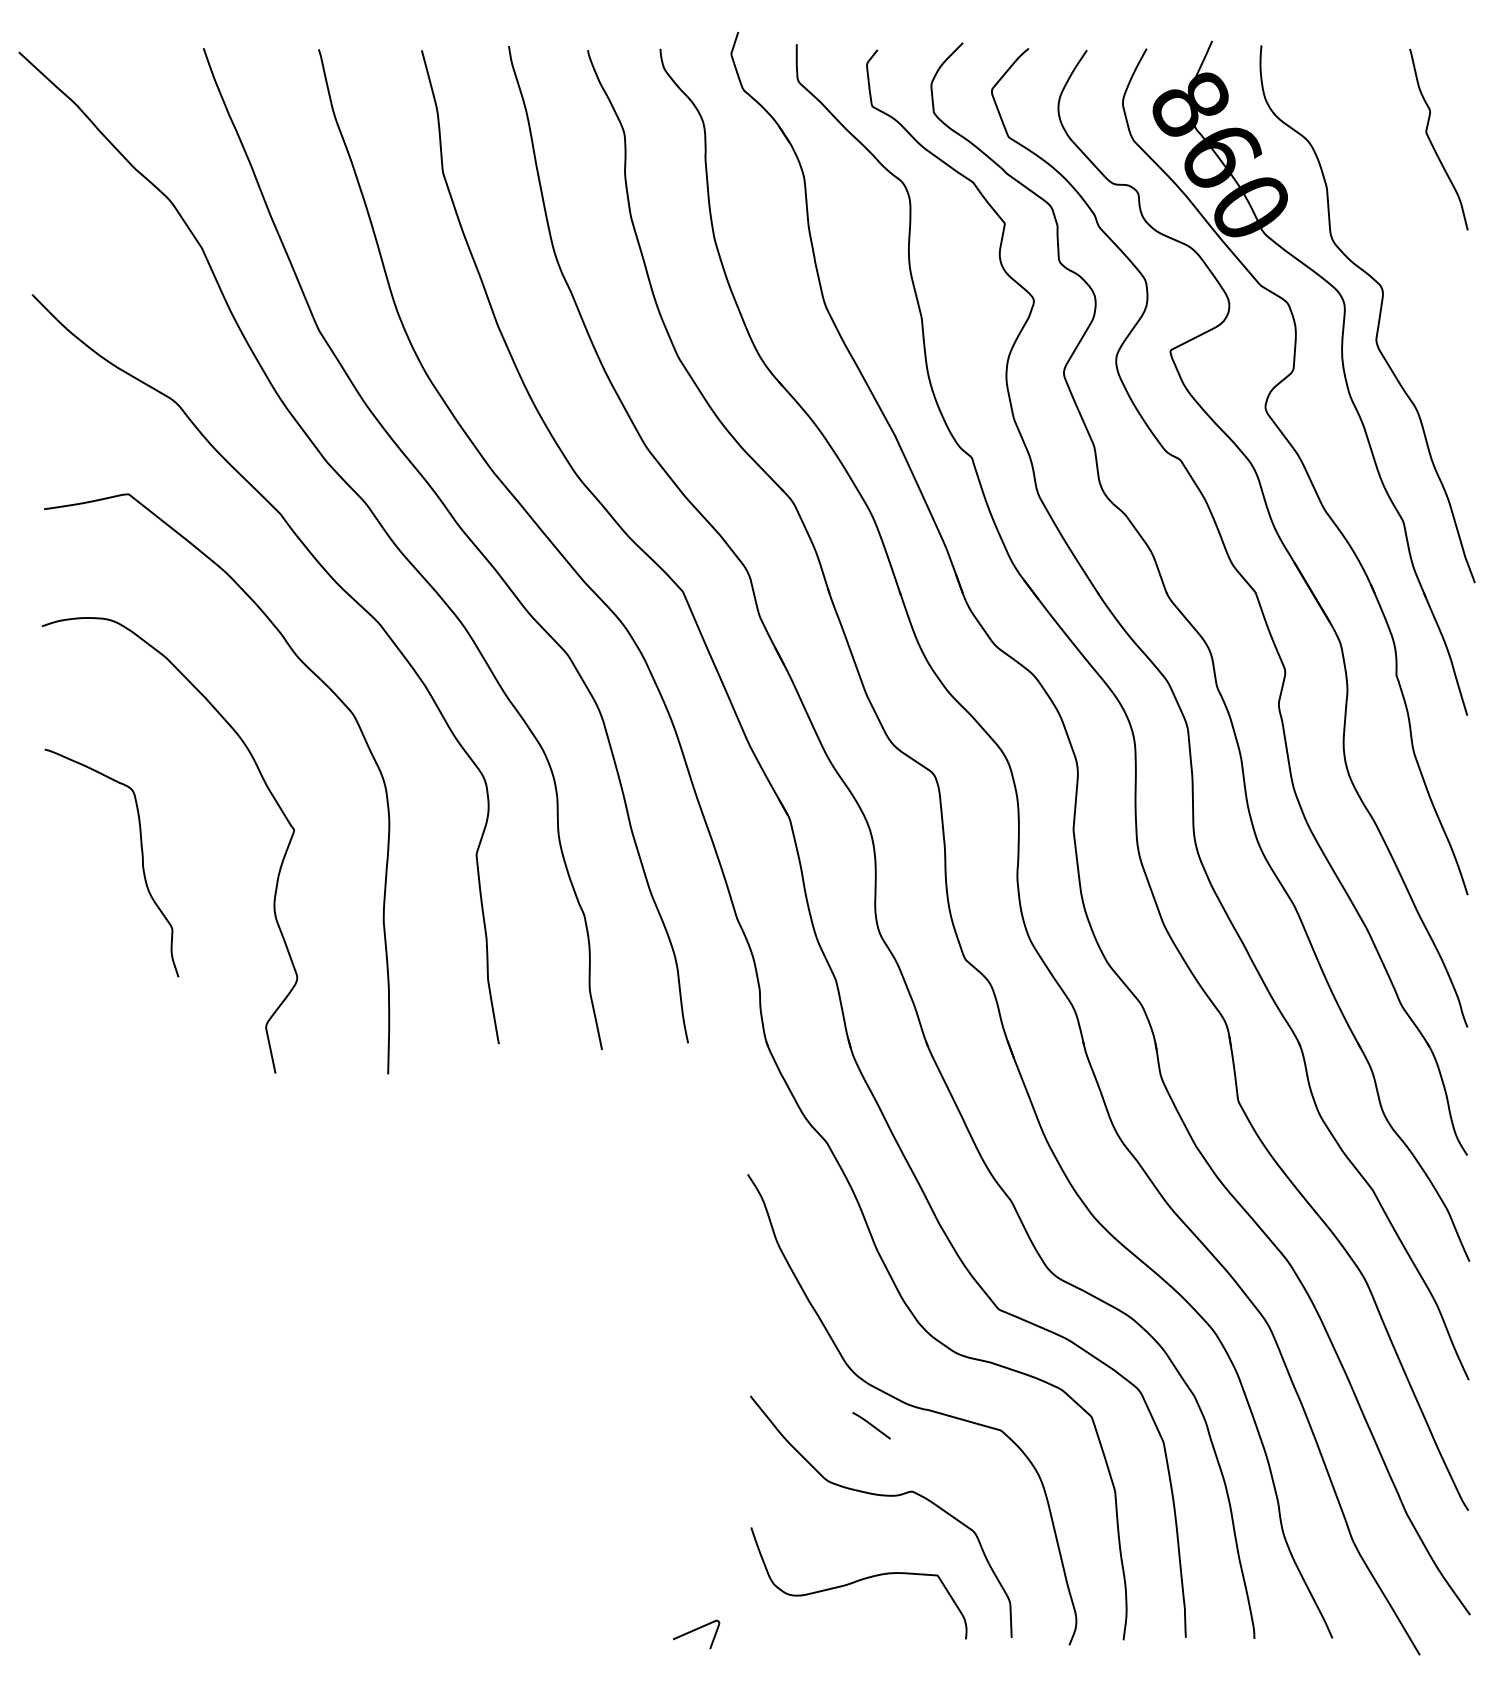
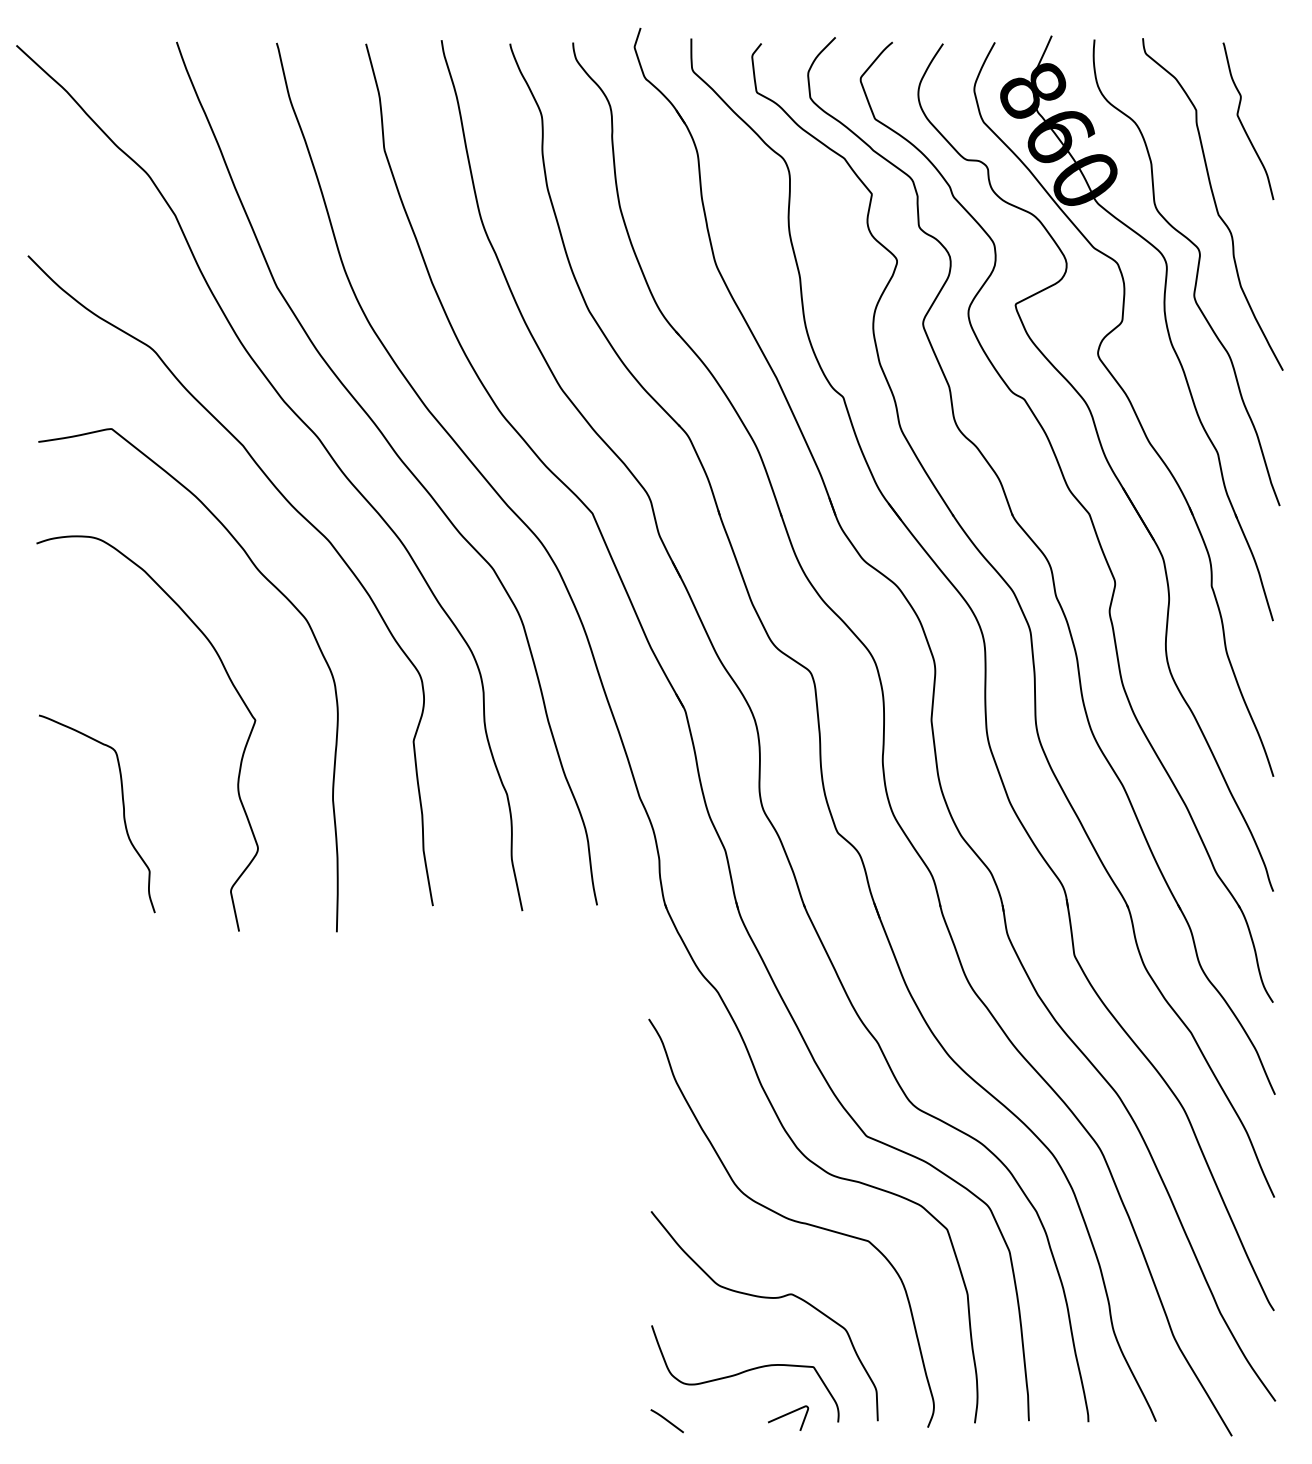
curve: (1399, 235) -> (1214, 204), added
curve: (141, 854) -> (122, 806), moved
line: (870, 1426) -> (666, 1421), moved
curve: (695, 1631) -> (787, 1415), moved

